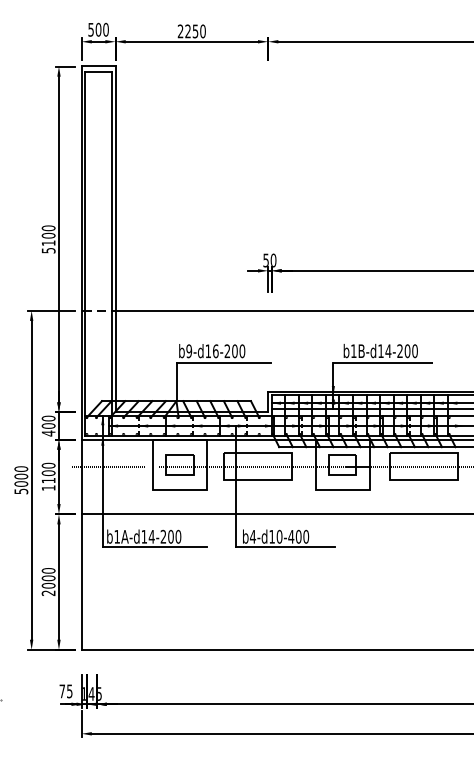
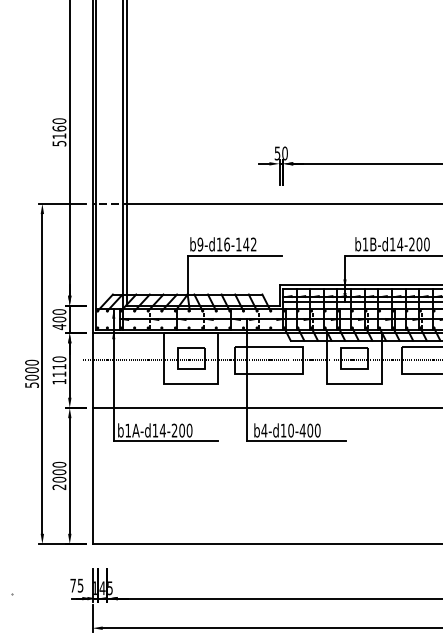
text: (48, 235) -> (59, 128), 5100 -> 5160
text: (234, 351) -> (245, 244), b9-d16-200 -> b9-d16-142
text: (48, 473) -> (59, 367), 1100 -> 1110

